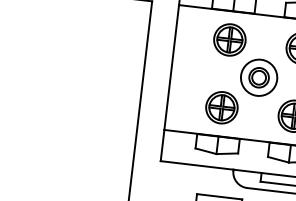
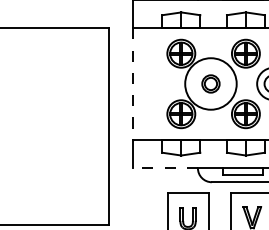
line: (171, 66) -> (132, 83), solid -> dashed
circle: (258, 77) -> (210, 83), size x1.6
line: (196, 165) -> (164, 167), solid -> dashed

